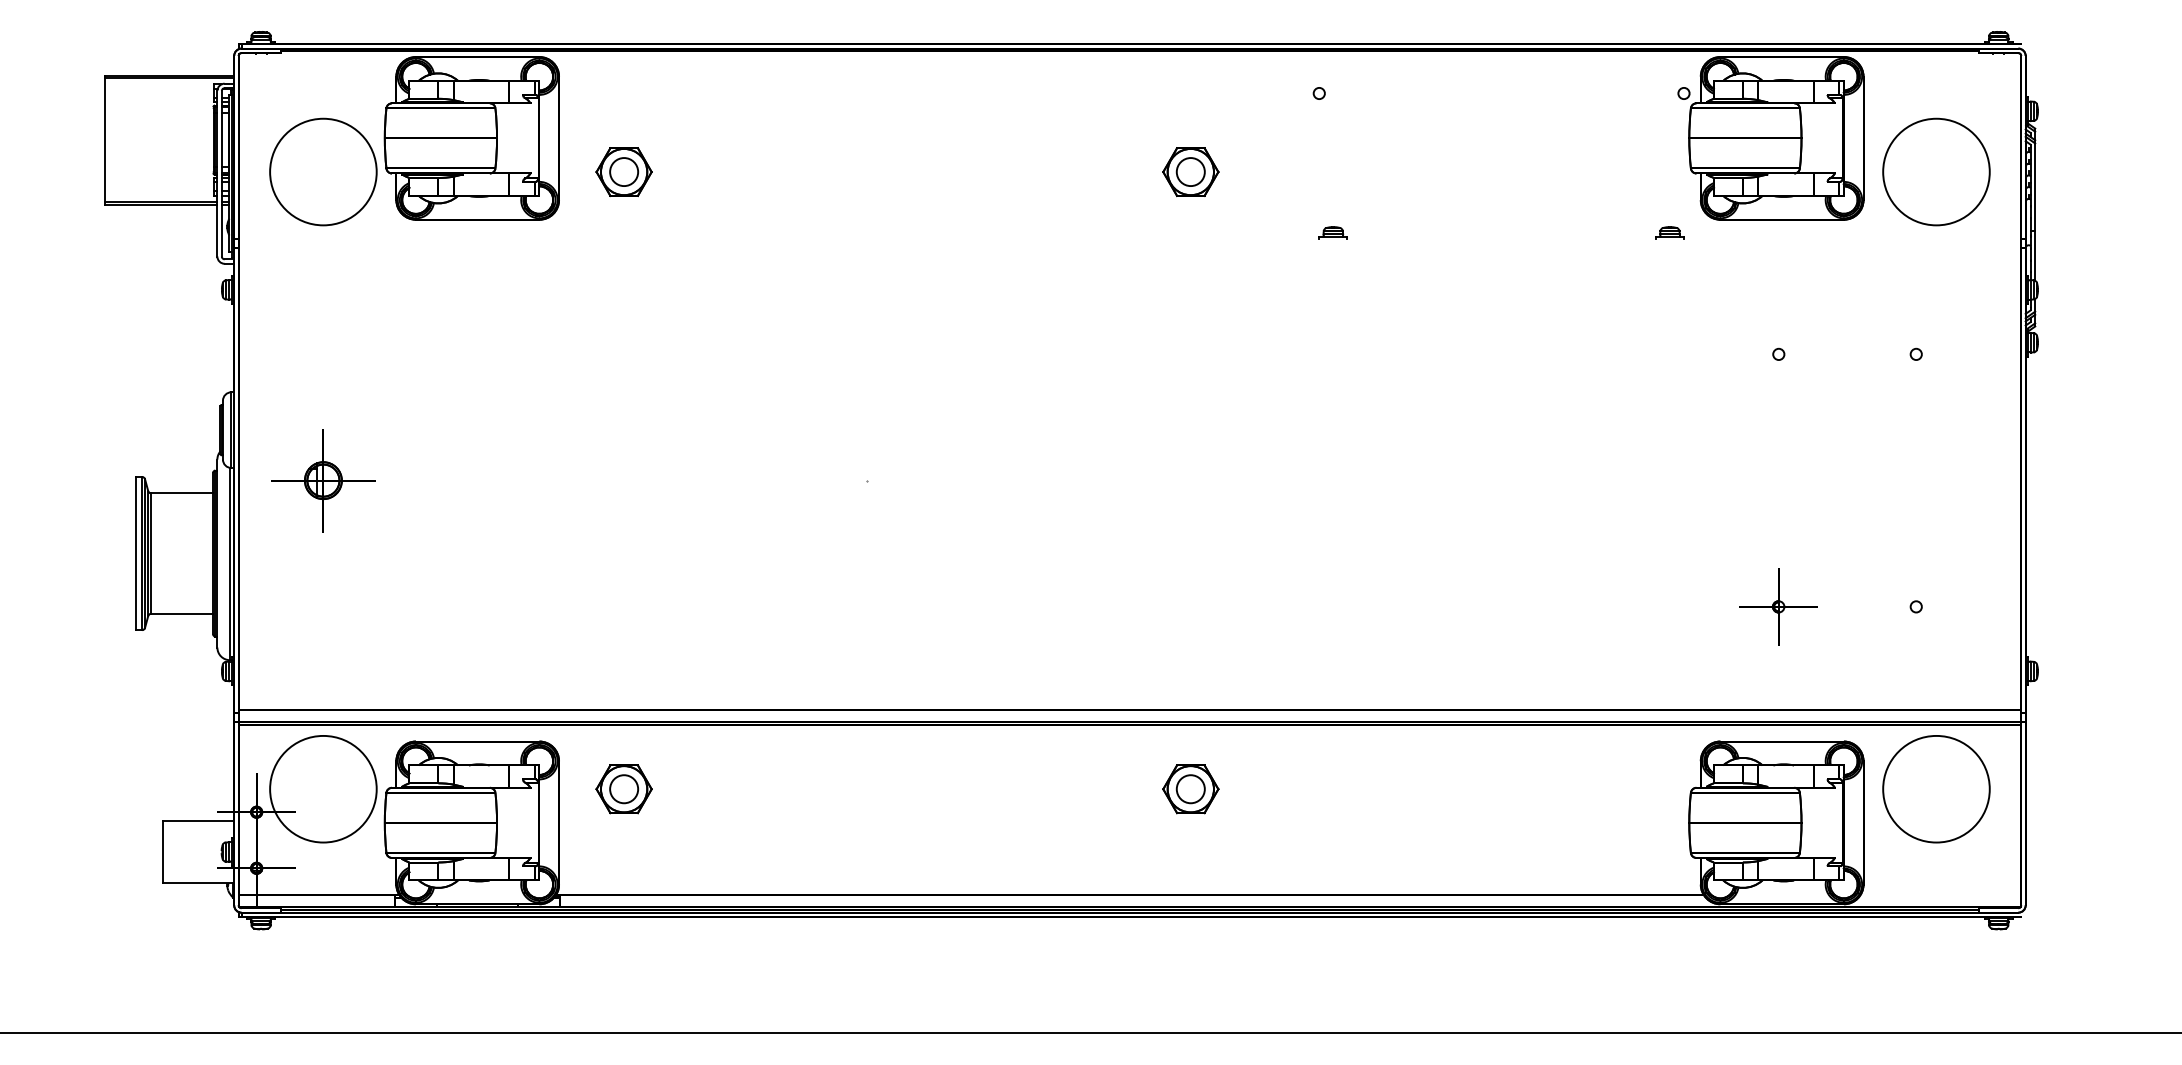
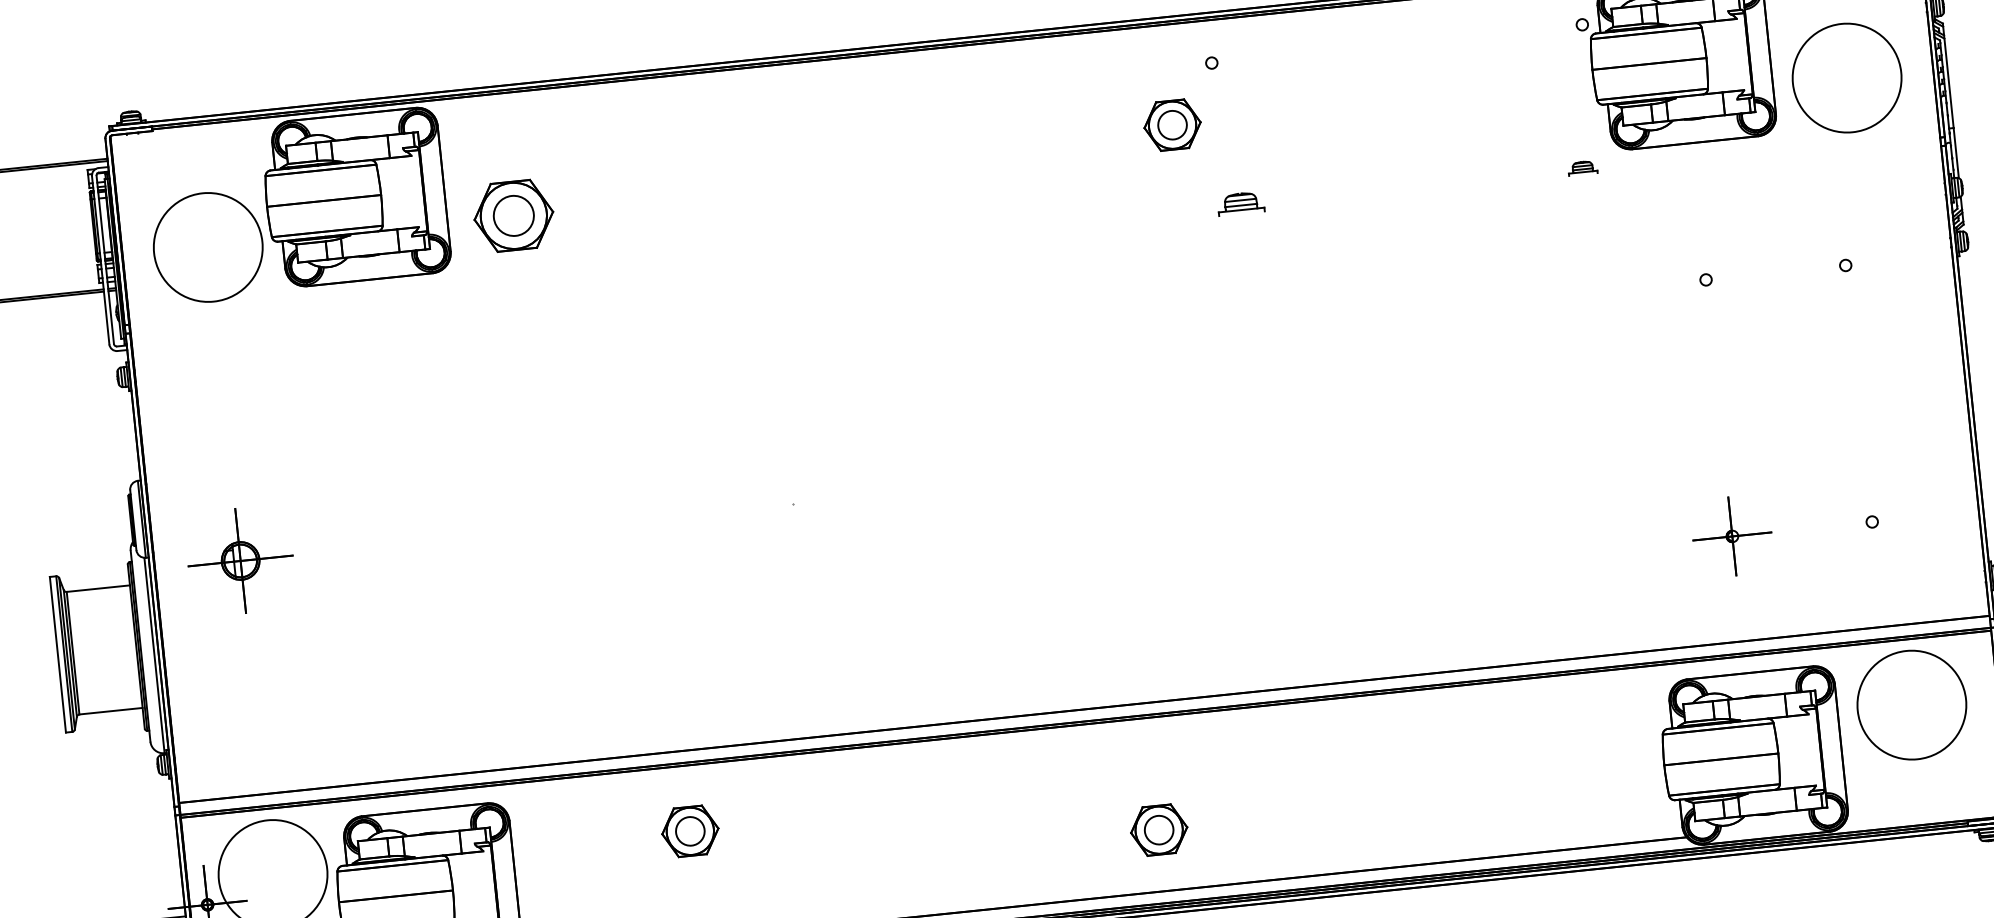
part: (623, 171) -> (513, 215), size x1.4
part: (1190, 171) -> (1172, 124), moved
part: (1332, 232) -> (1239, 202), size x1.6
part: (623, 789) -> (689, 831), moved
part: (1190, 789) -> (1158, 830), moved

